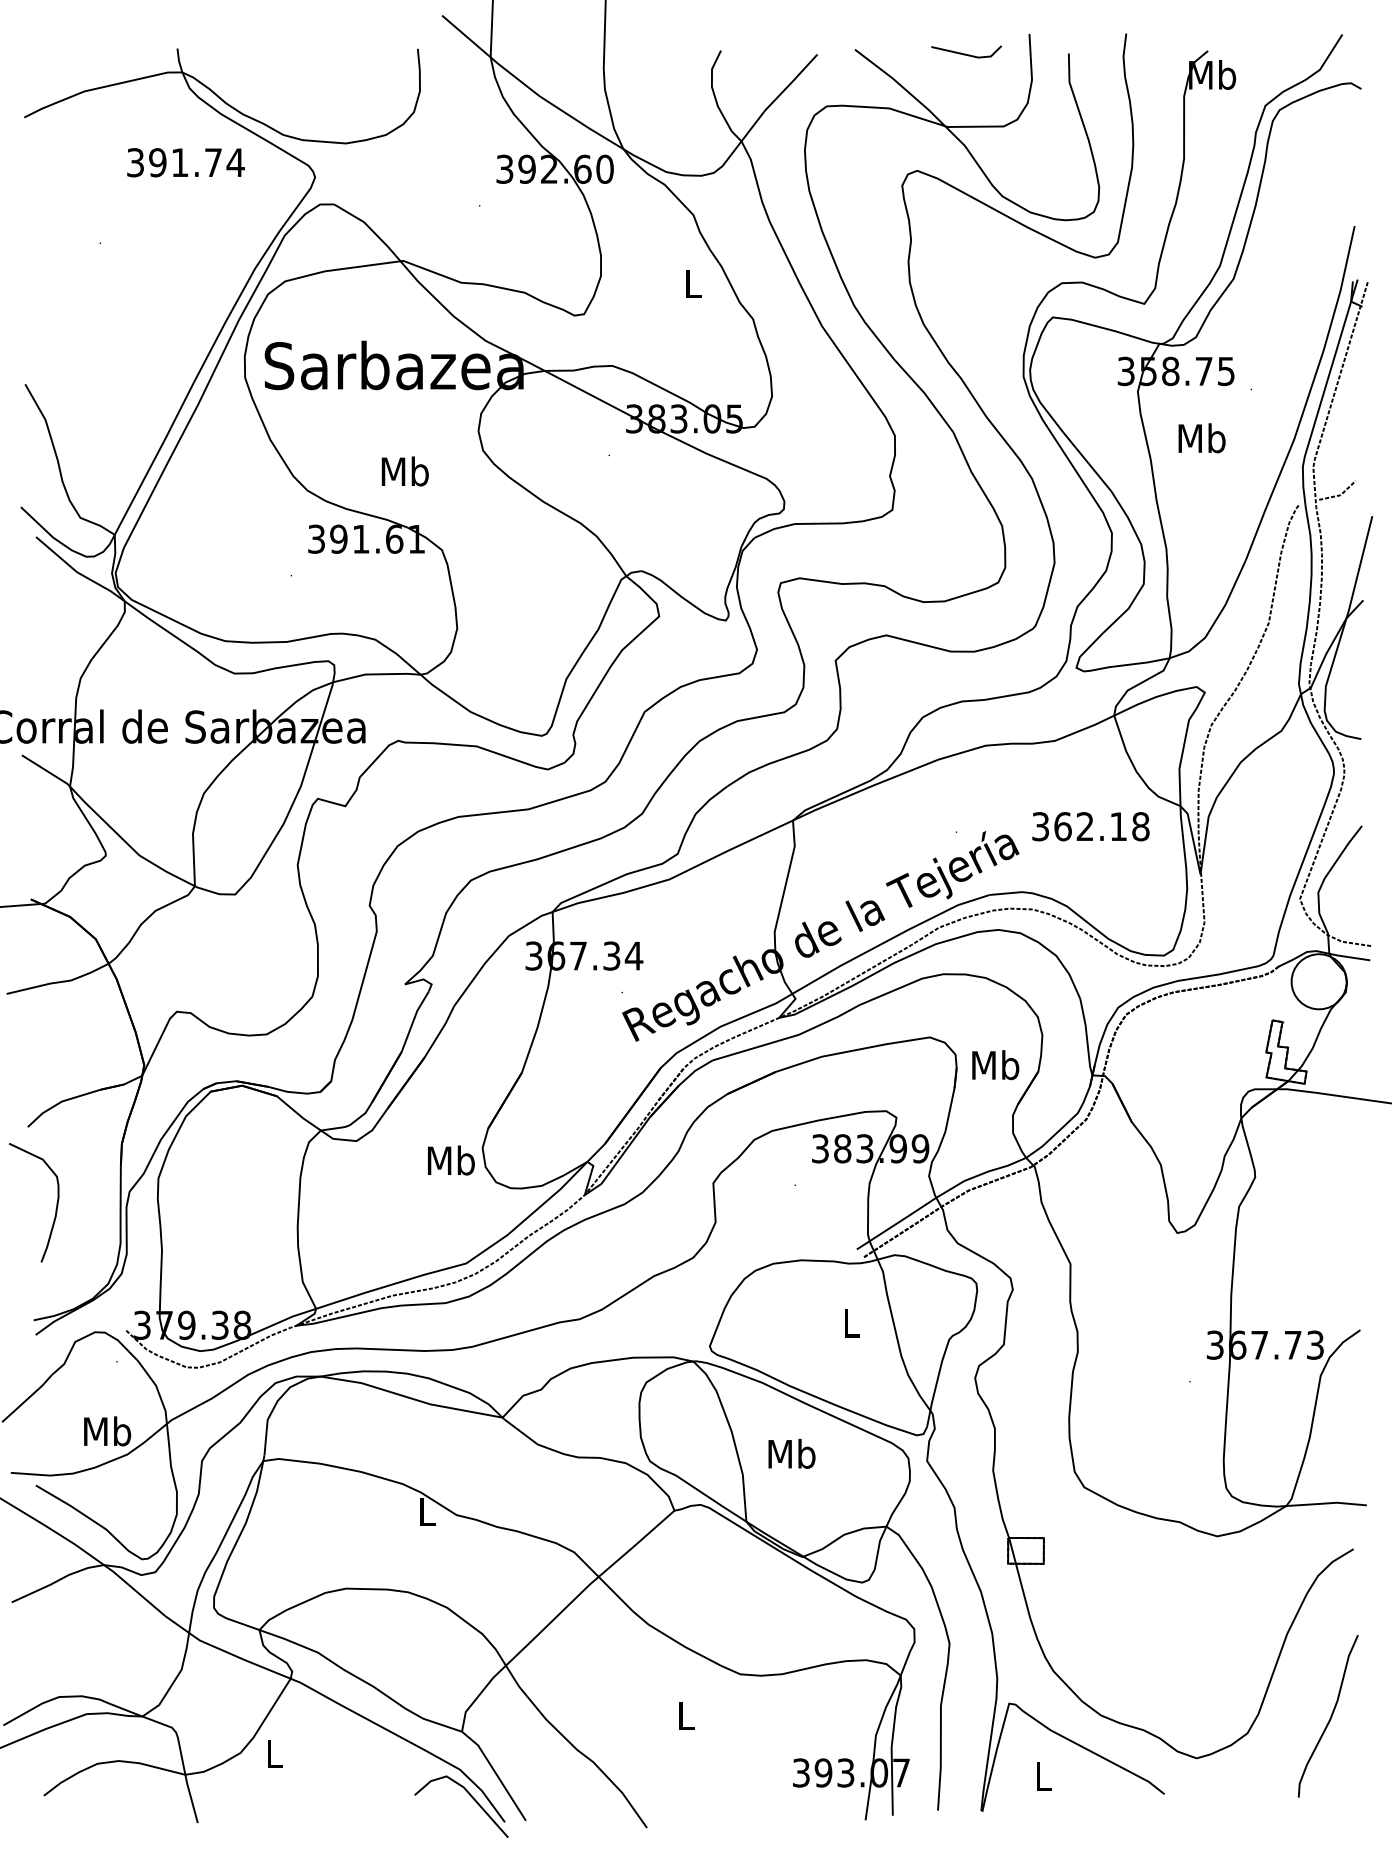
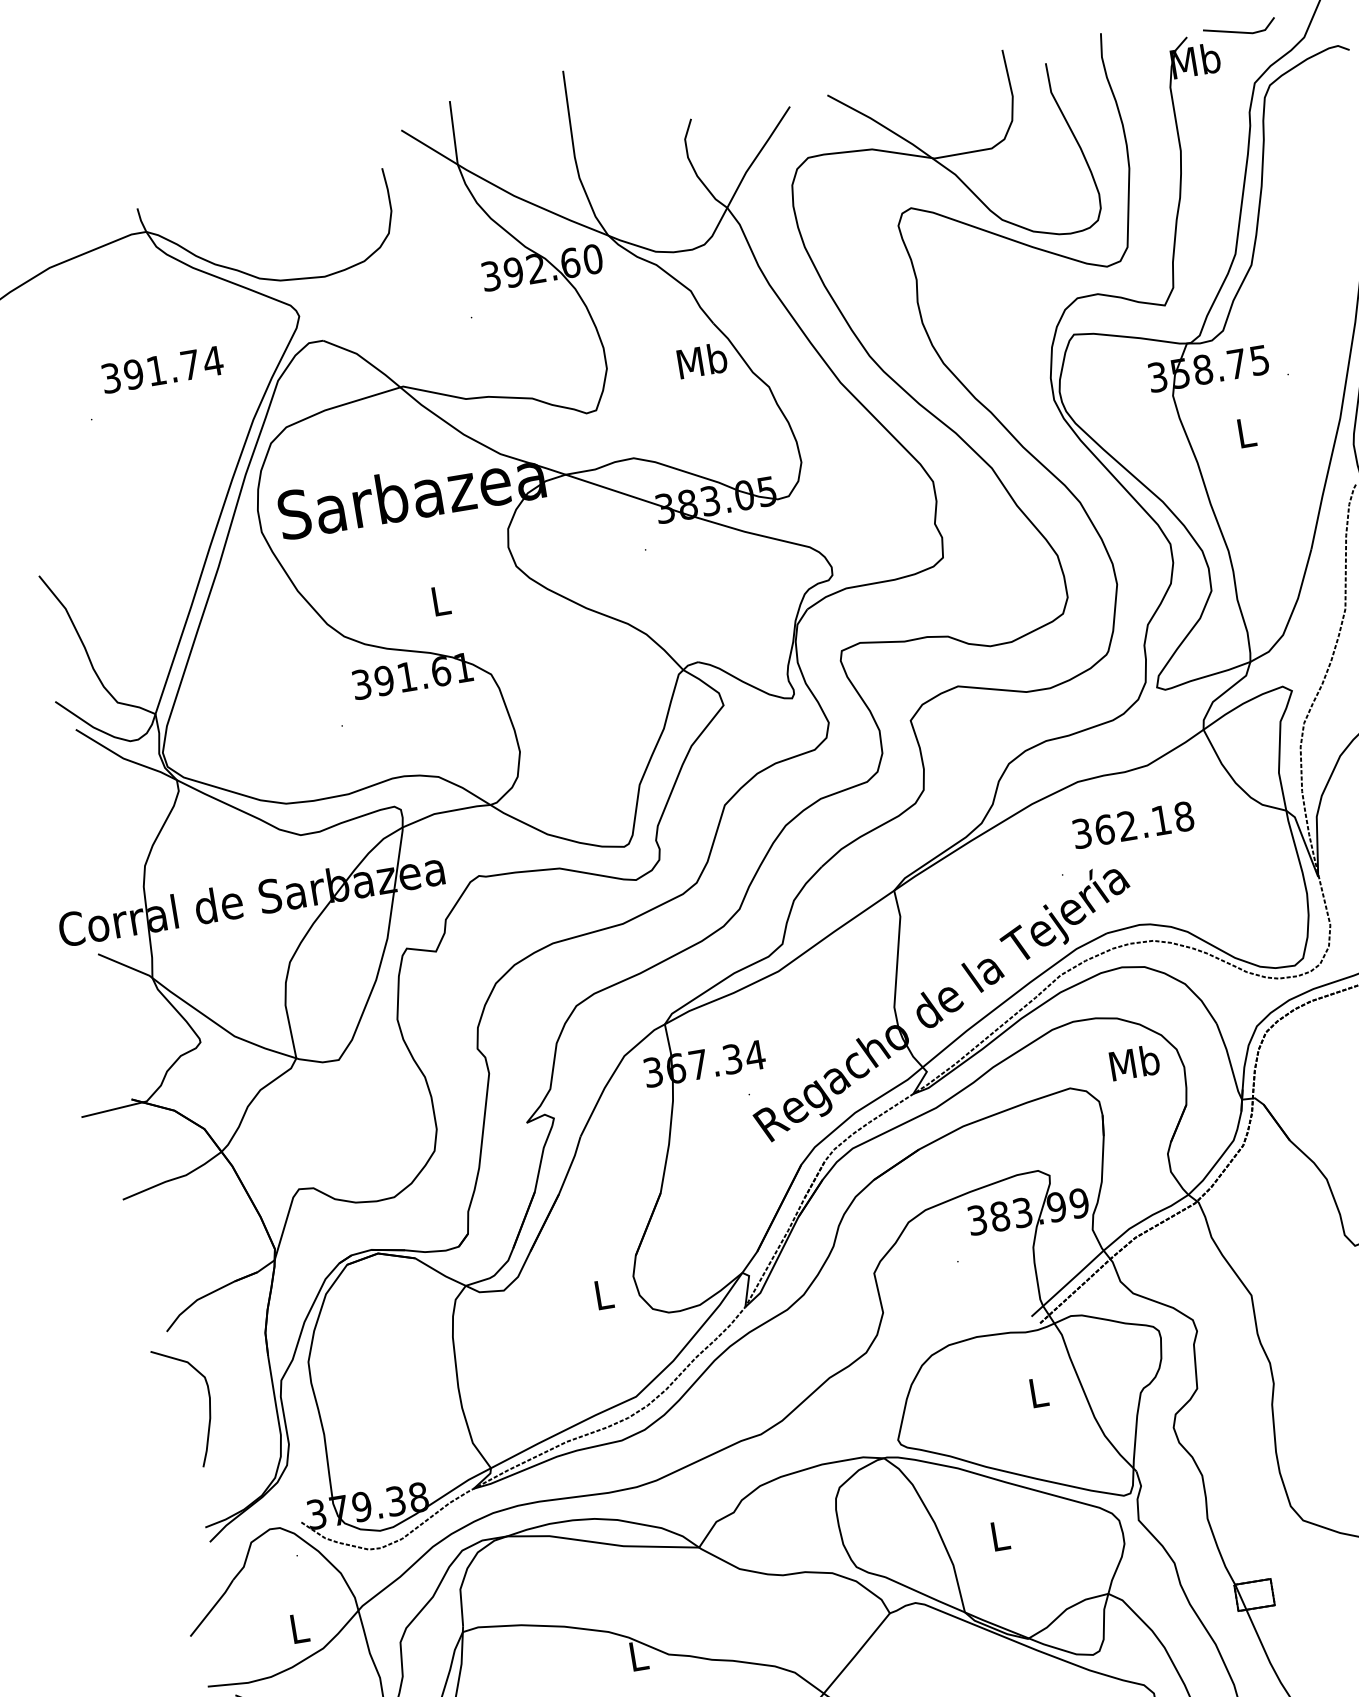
line: (965, 53) -> (1238, 31), moved
text: (185, 162) -> (162, 369), moved
text: (693, 283) -> (702, 360), L -> Mb
text: (1201, 438) -> (1245, 432), Mb -> L
text: (404, 471) -> (439, 600), Mb -> L
text: (1090, 826) -> (1132, 824), moved
text: (995, 1065) -> (1134, 1063), moved
text: (451, 1160) -> (603, 1294), Mb -> L
text: (107, 1431) -> (299, 1628), Mb -> L
text: (791, 1453) -> (999, 1535), Mb -> L

